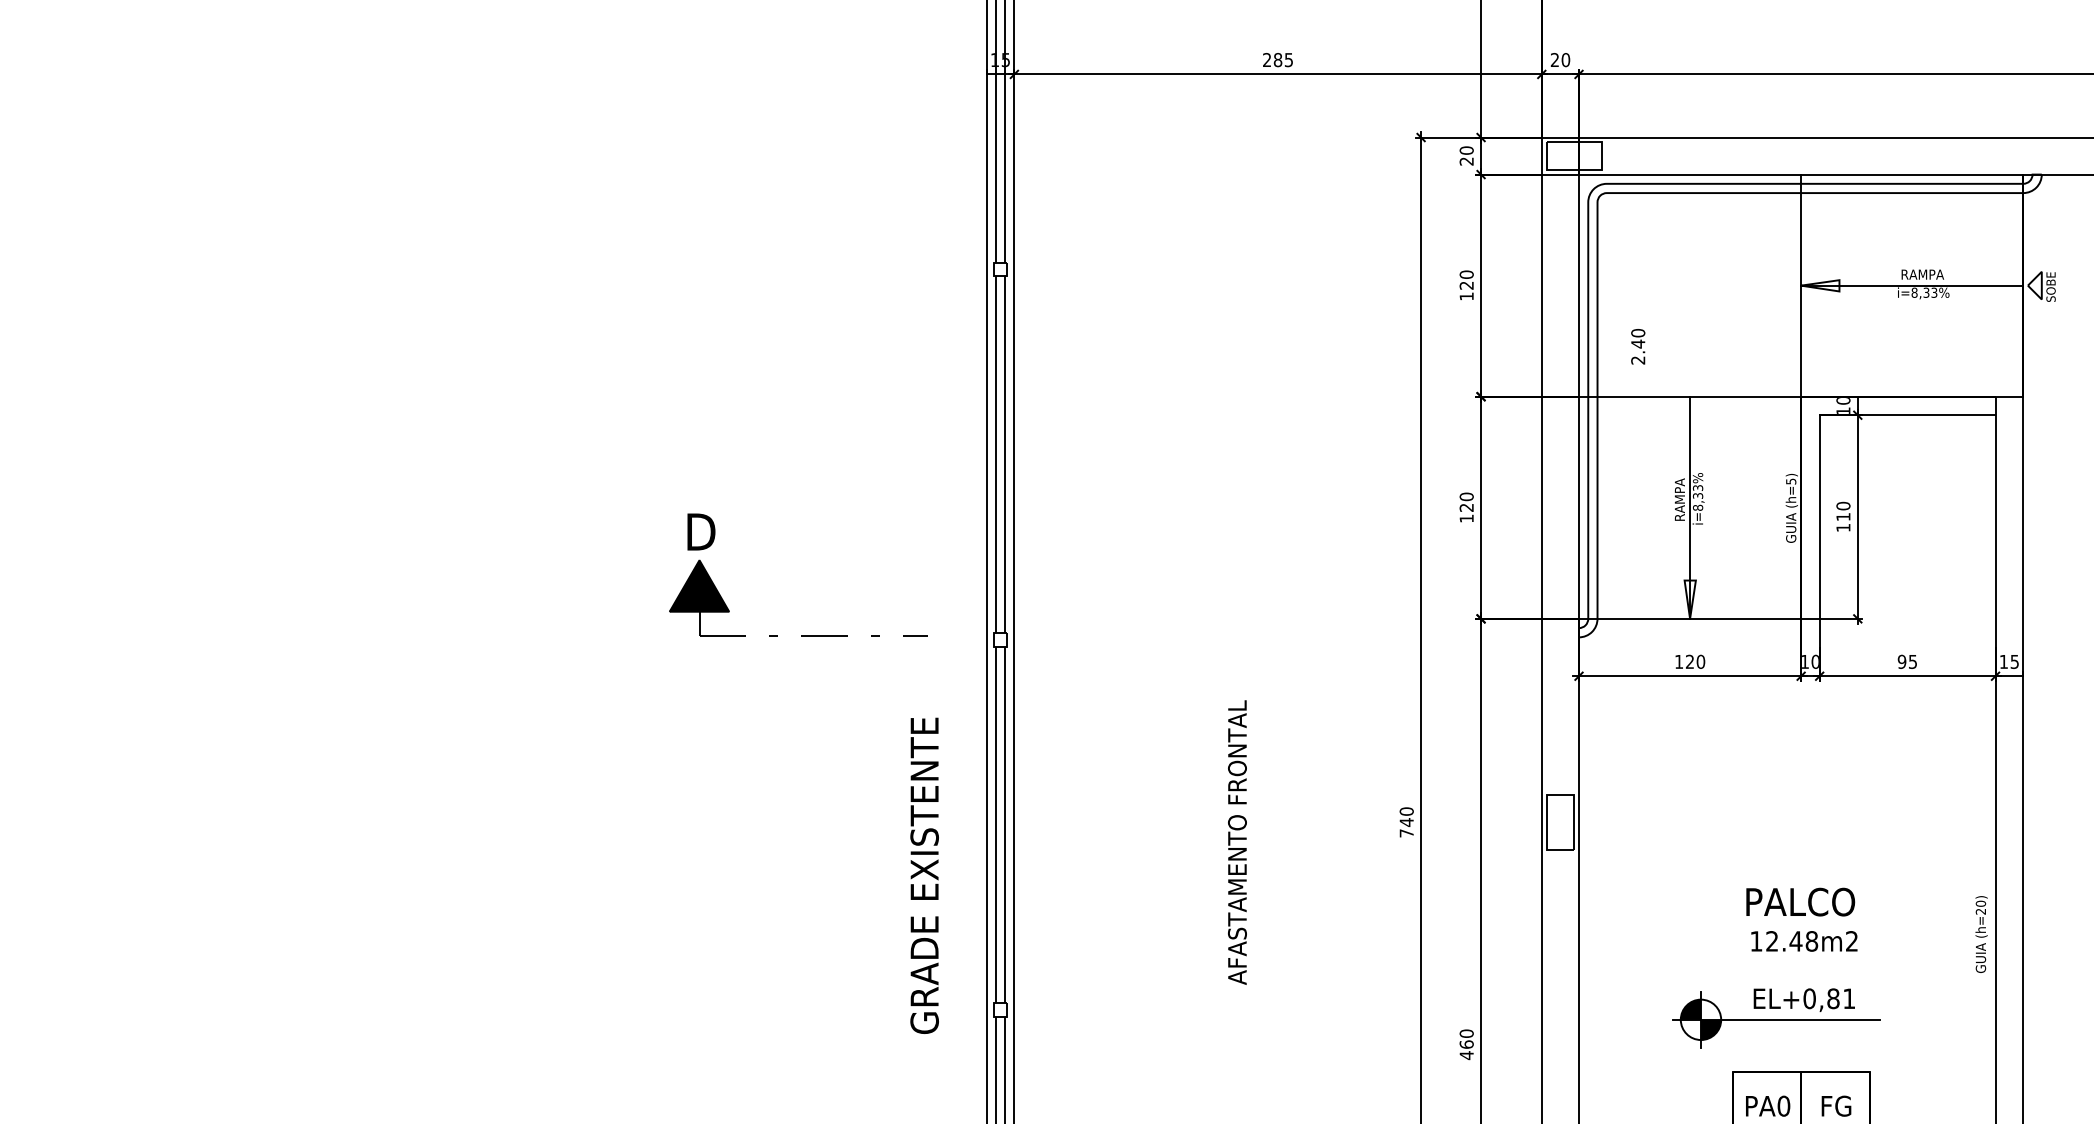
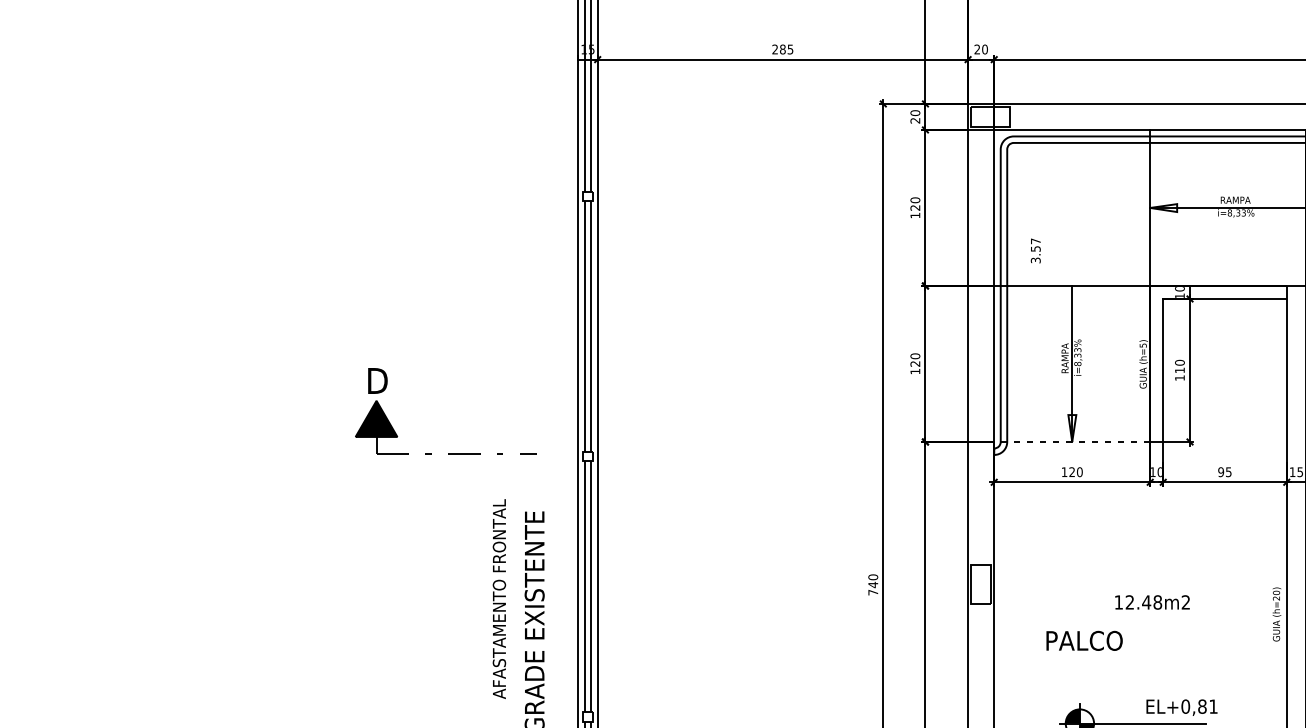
text: (1638, 346) -> (1036, 250), 2.40 -> 3.57
line: (1689, 618) -> (1071, 441), solid -> dashed
text: (1237, 842) -> (499, 599), moved
text: (1800, 901) -> (1084, 640), moved
text: (1981, 934) -> (1276, 614), moved
text: (1804, 941) -> (1152, 602), moved
text: (1803, 999) -> (1181, 707), moved

